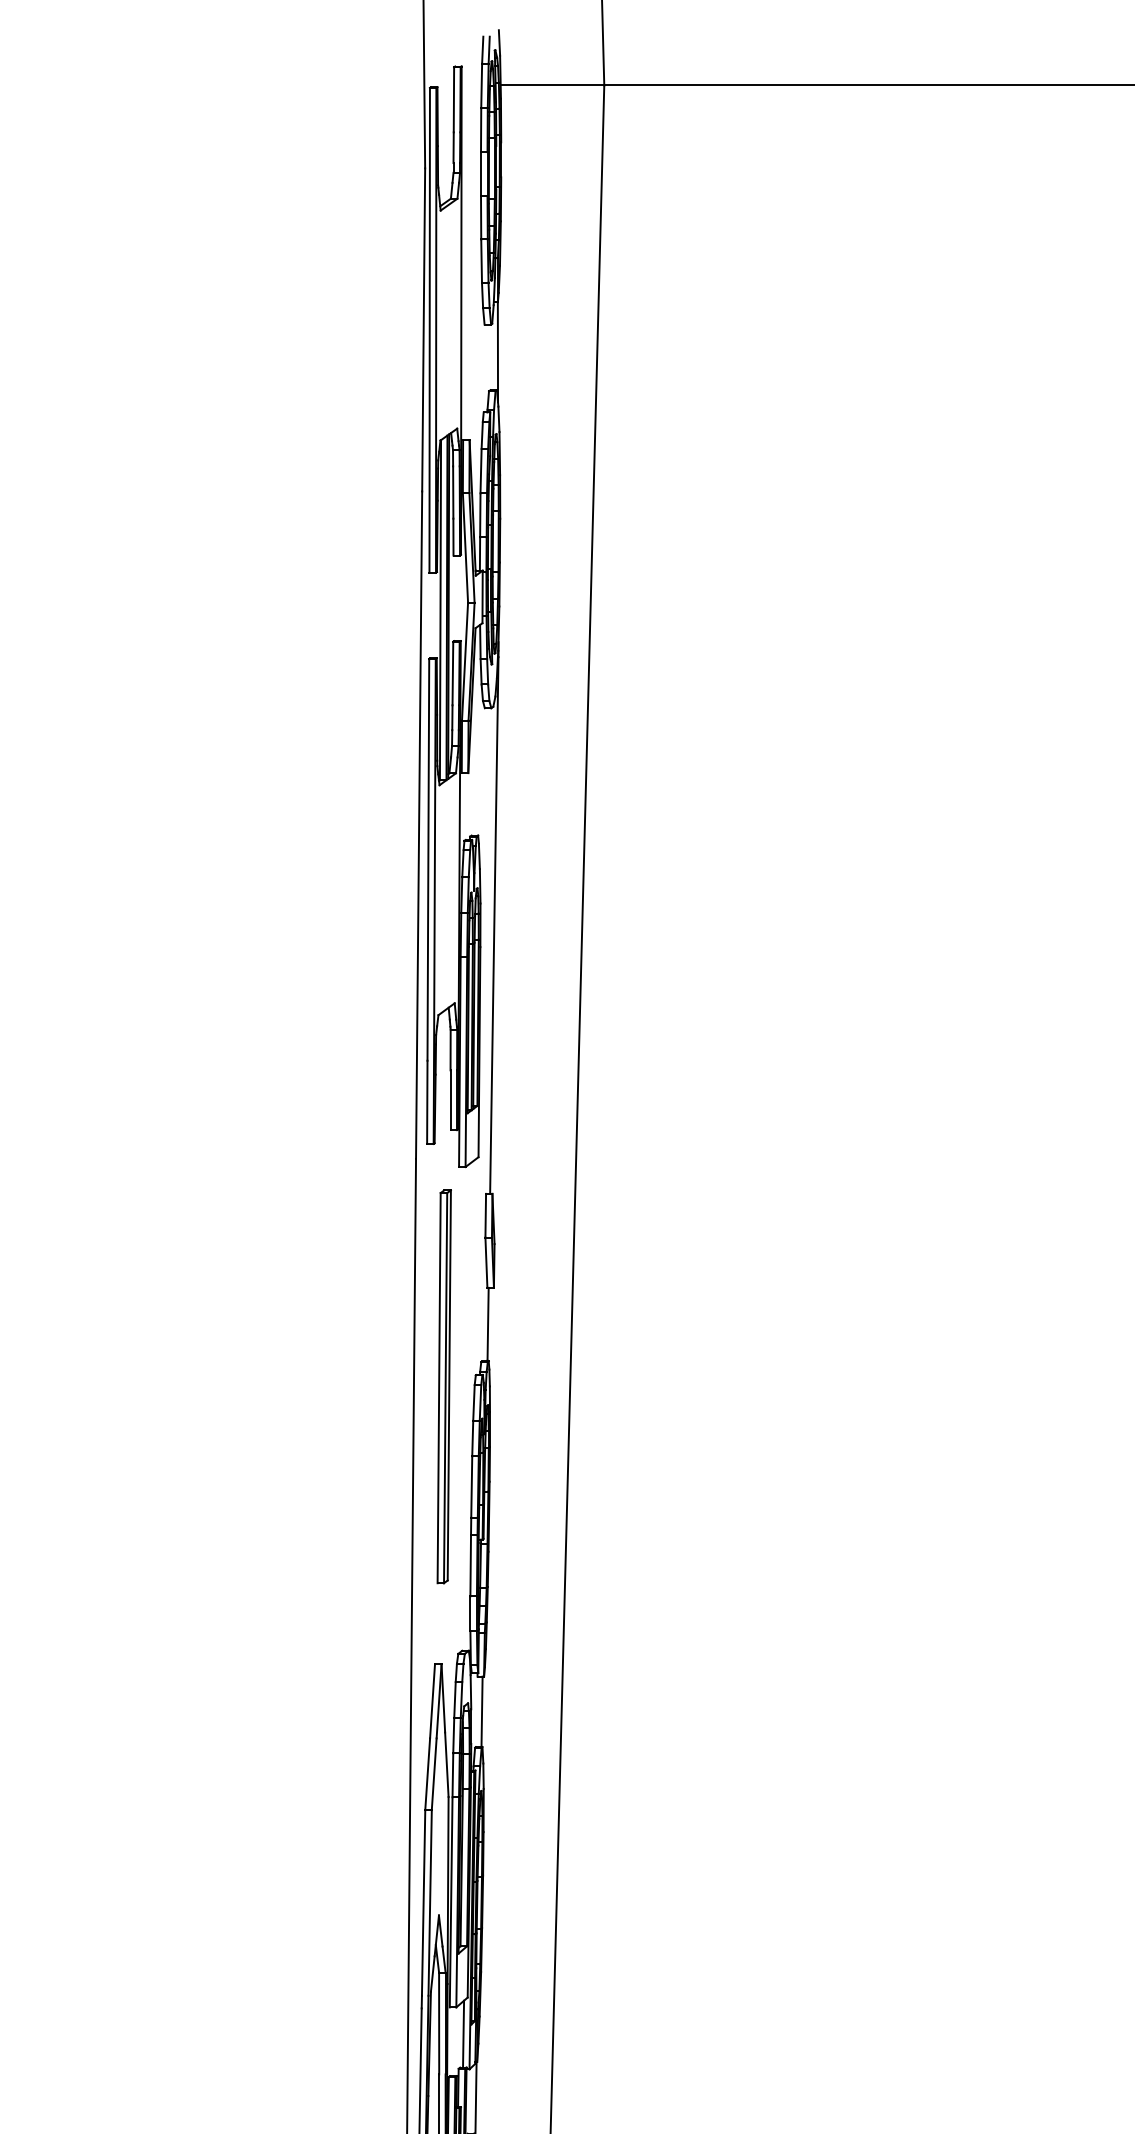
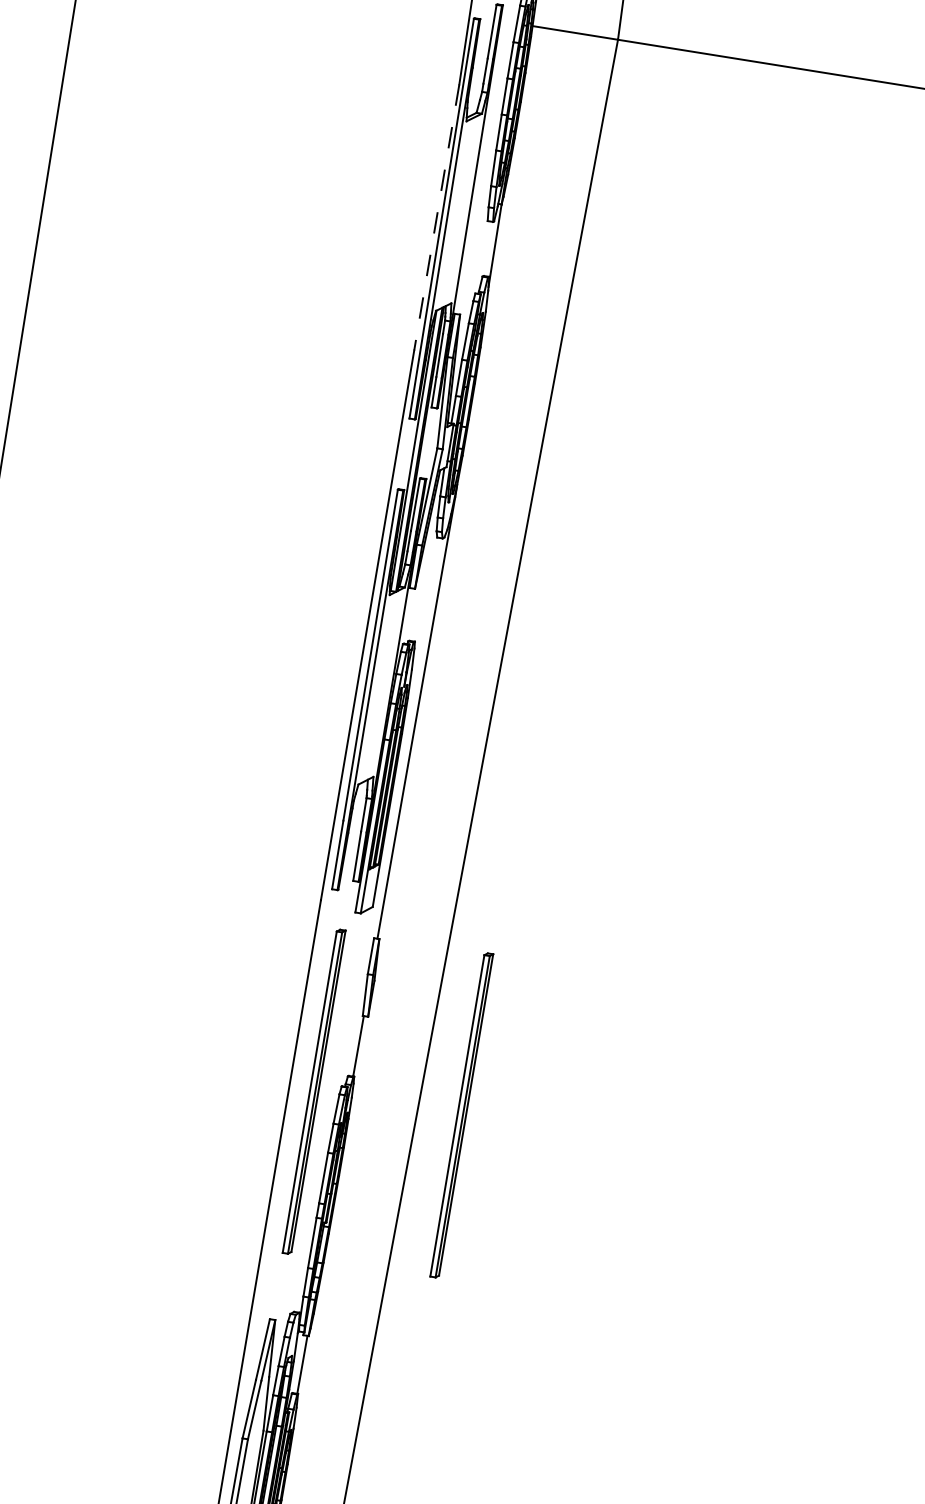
line: (423, 329) -> (436, 217), solid -> dashed
part: (622, 1386) -> (461, 1115), added

